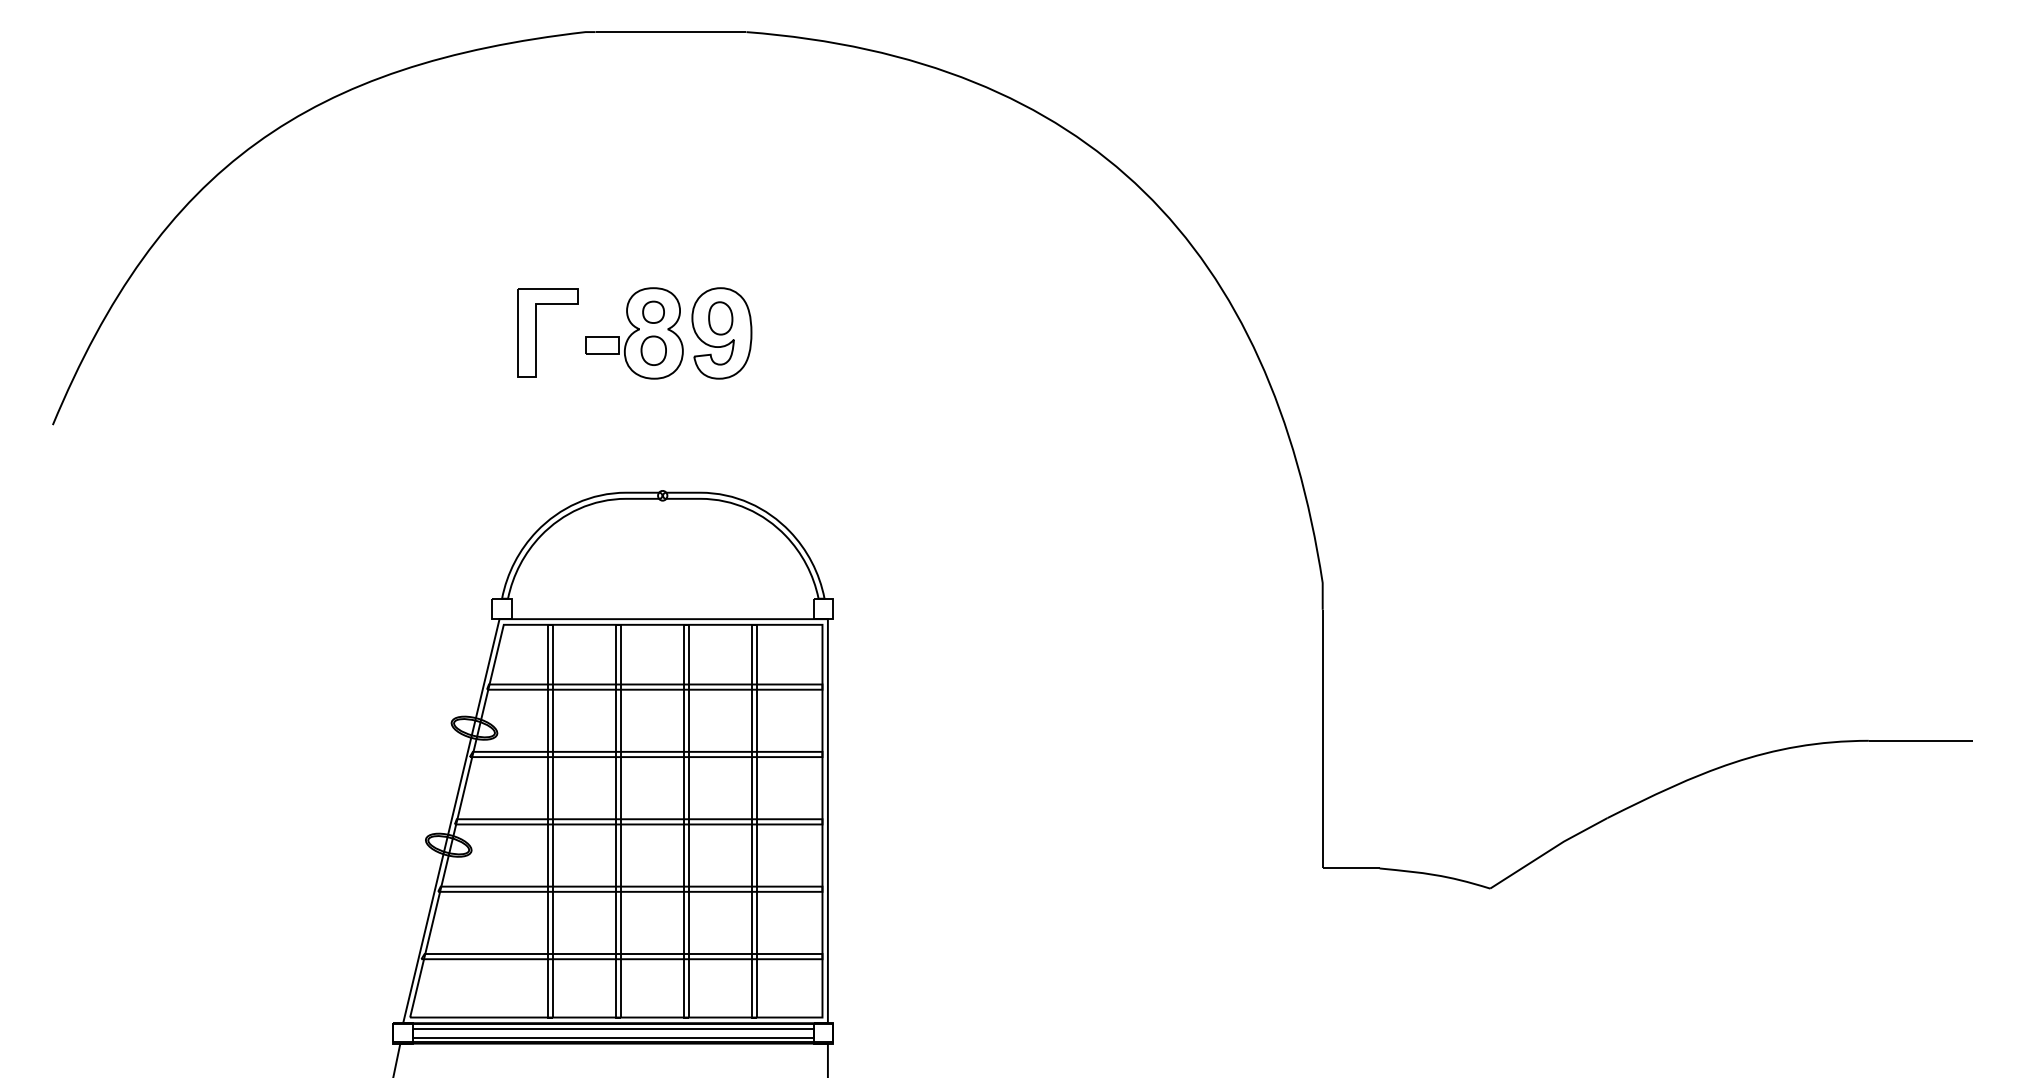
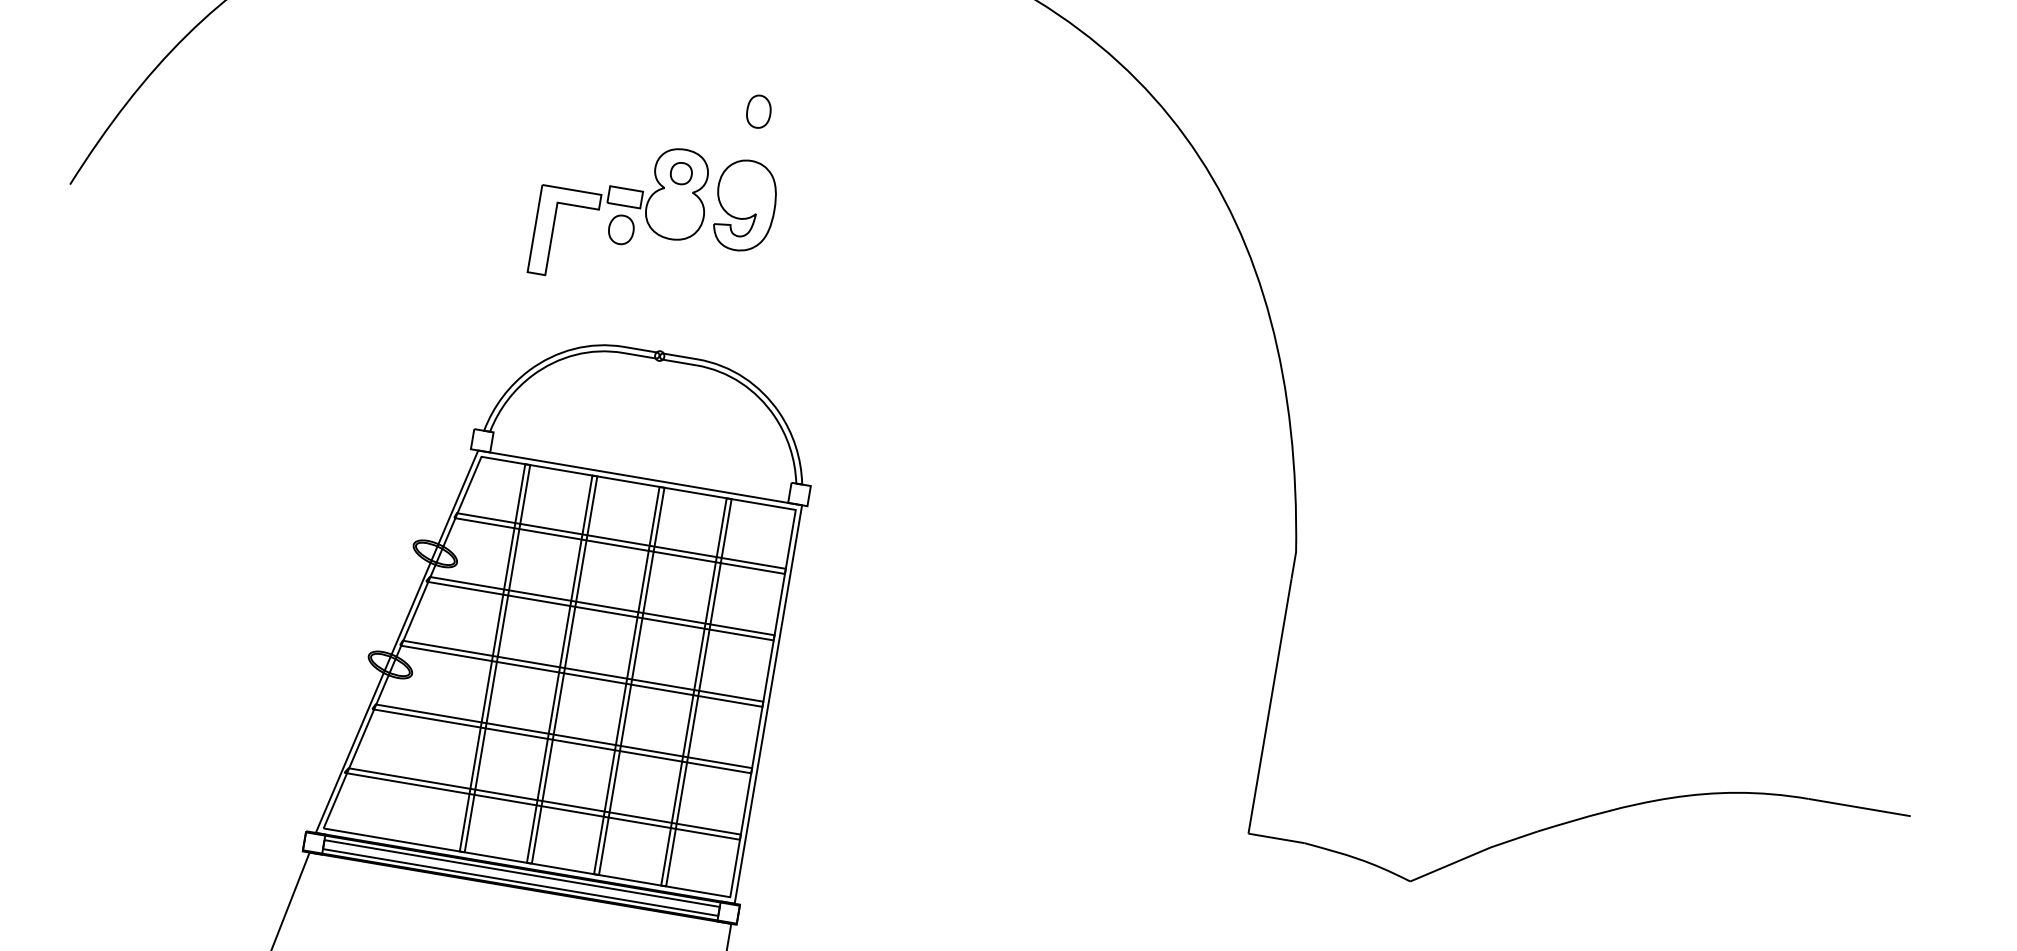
part: (720, 318) -> (758, 111), moved
part: (536, 332) -> (552, 231), moved
part: (653, 350) -> (621, 229), moved

